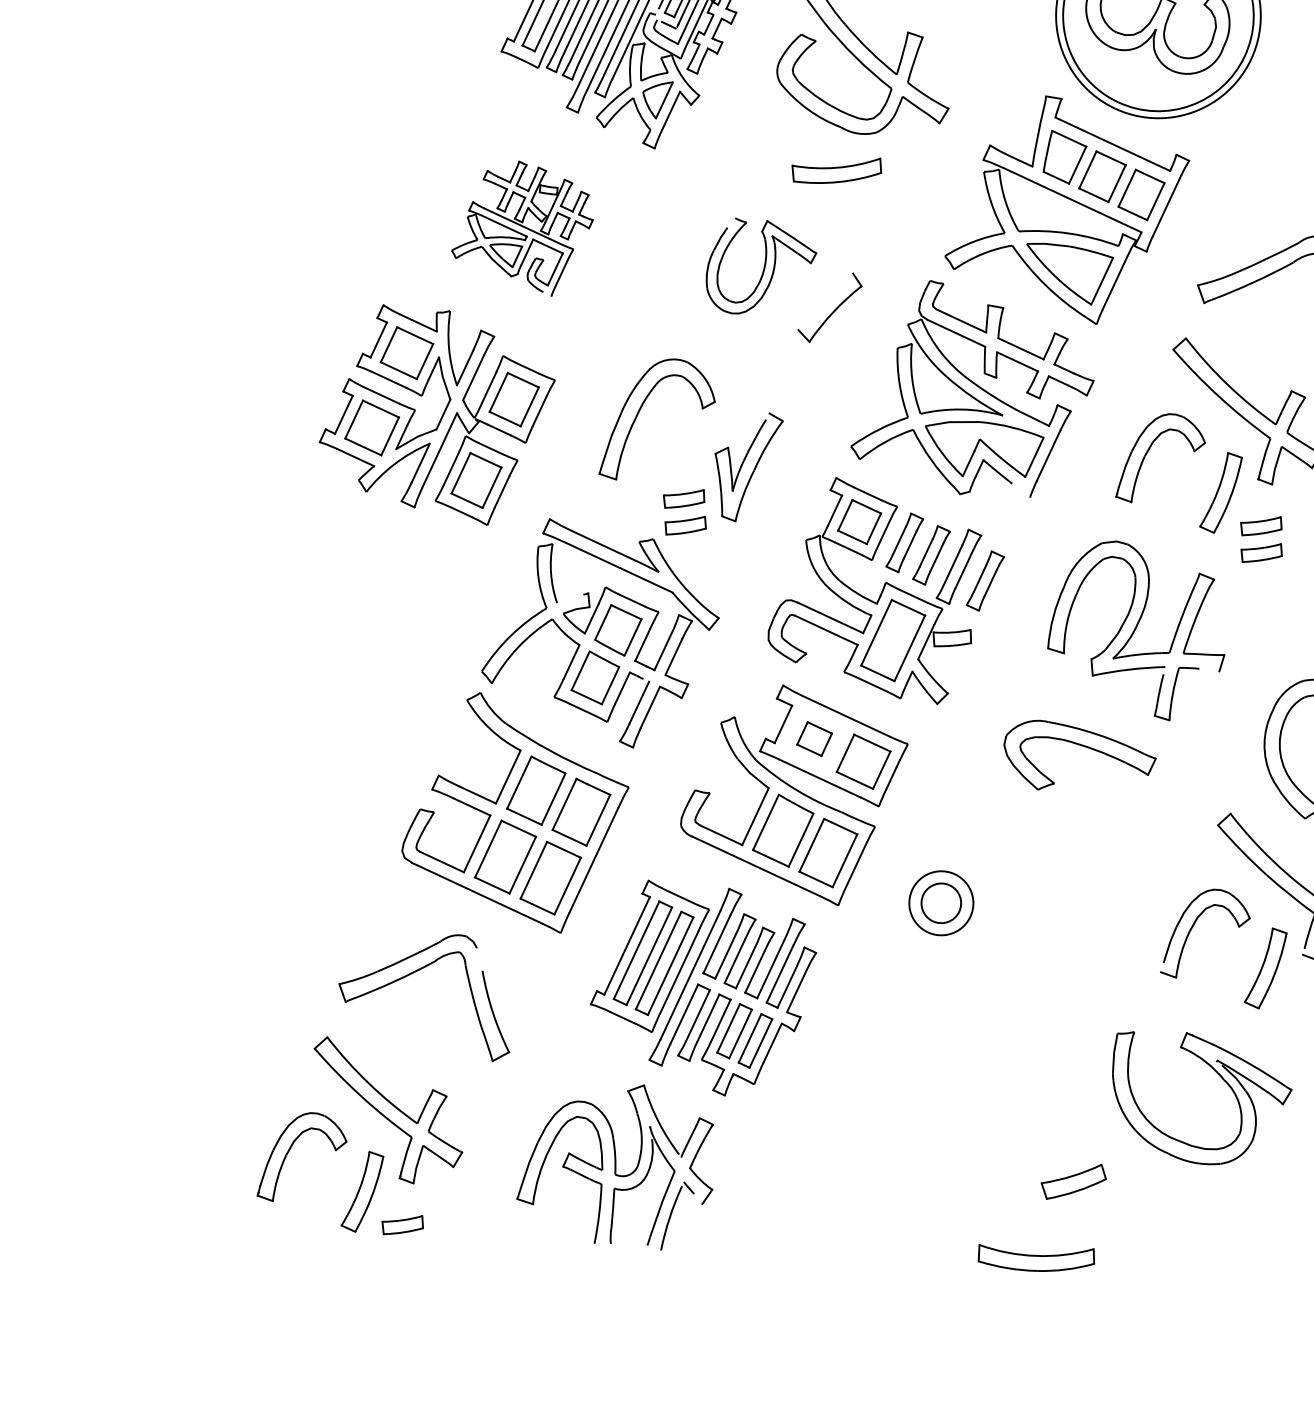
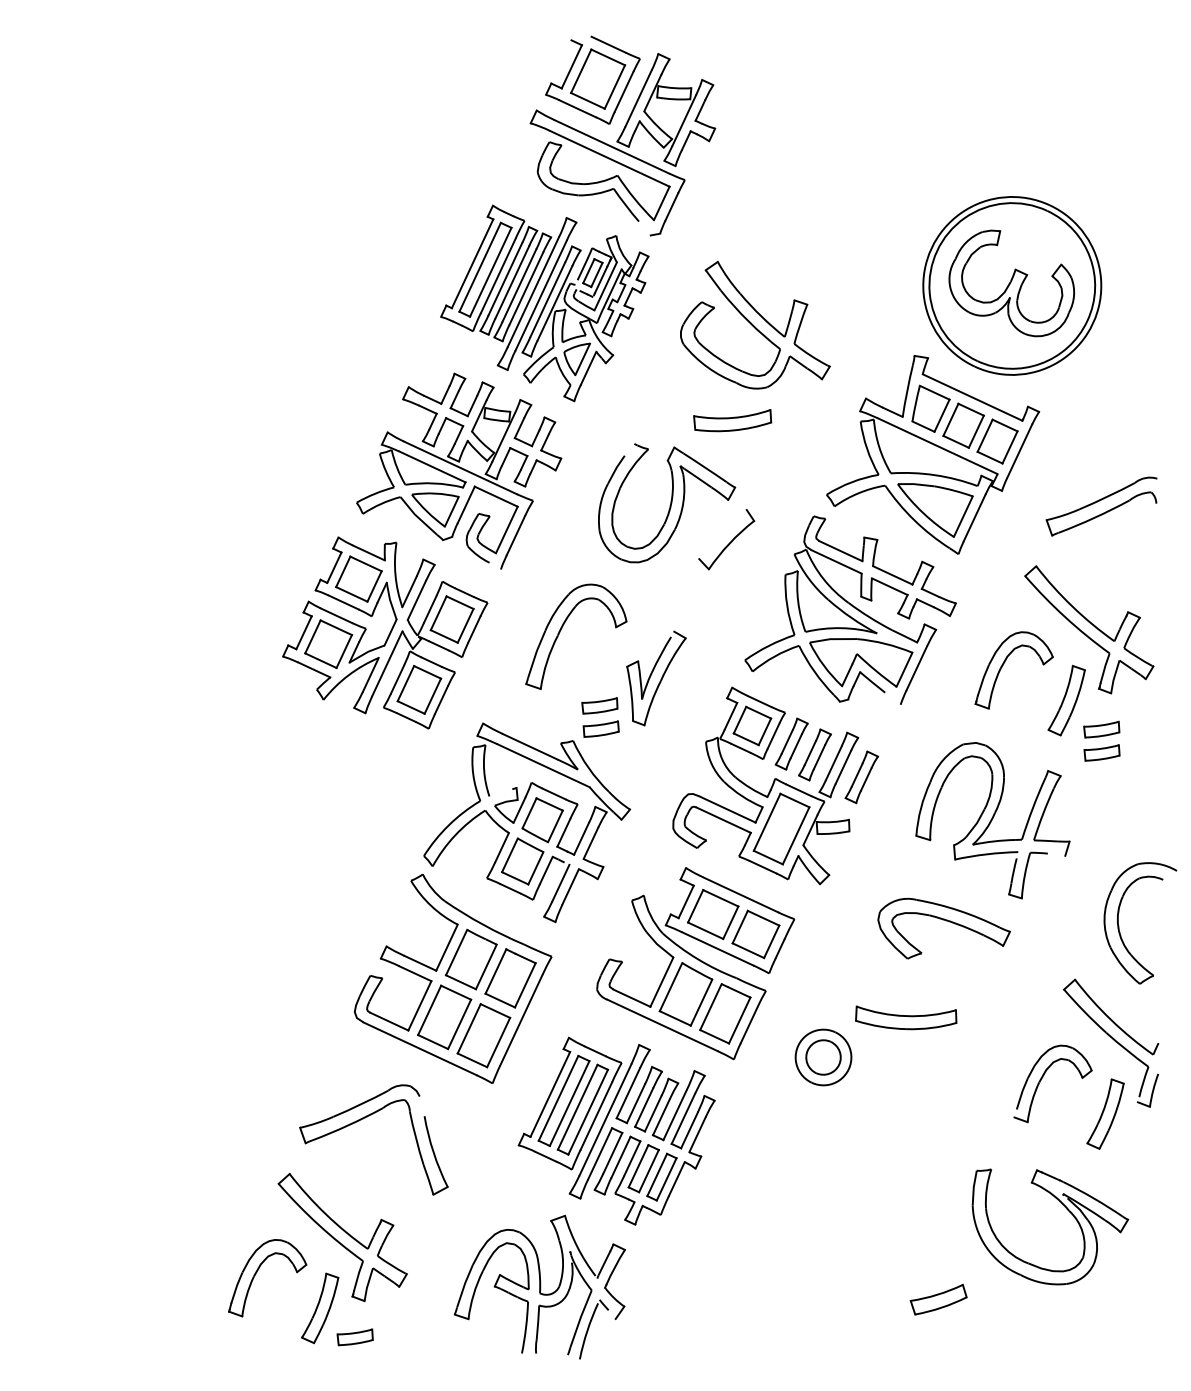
part: (522, 228) -> (459, 470), size x1.67
part: (761, 266) -> (667, 503), size x1.43
part: (814, 738) -> (713, 914), size x1.67
part: (1036, 1257) -> (906, 1017), moved

